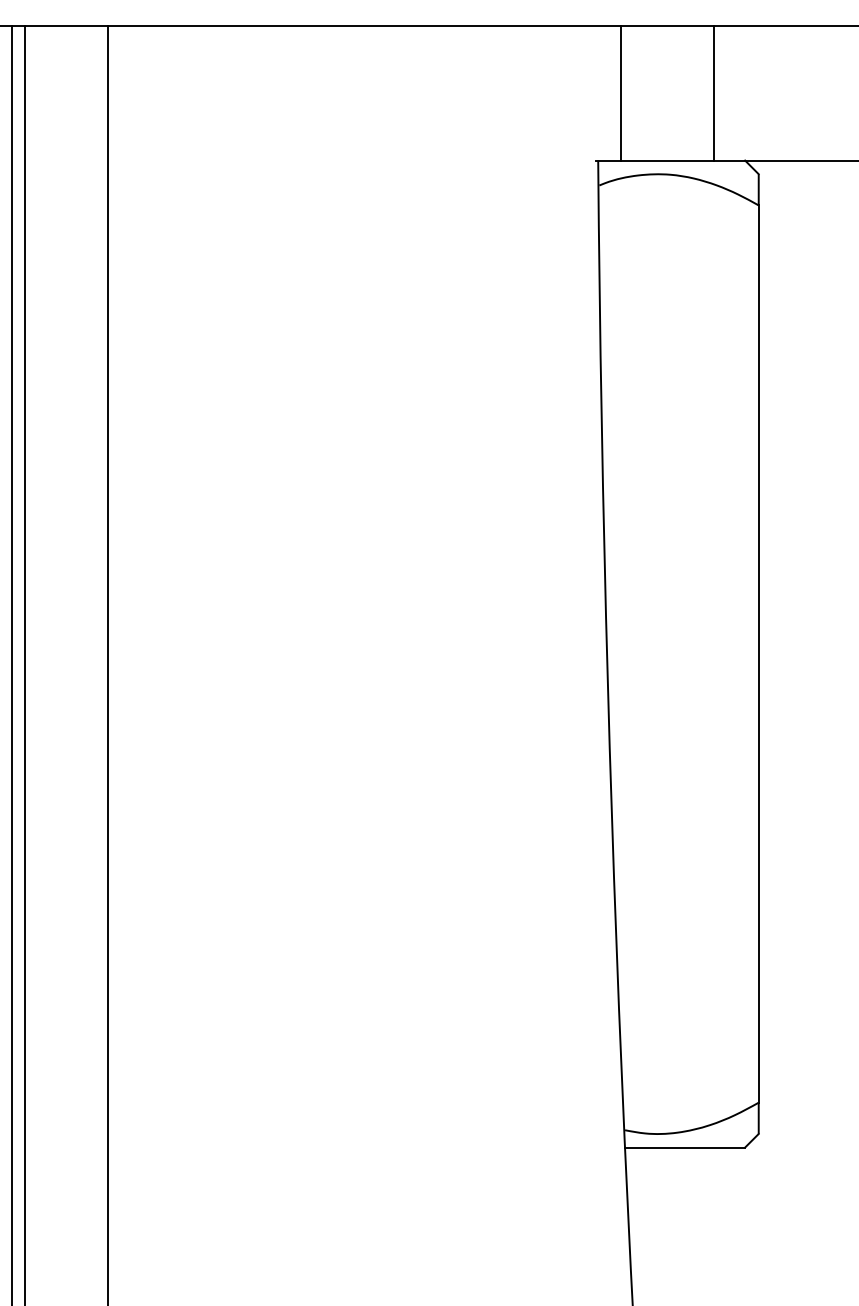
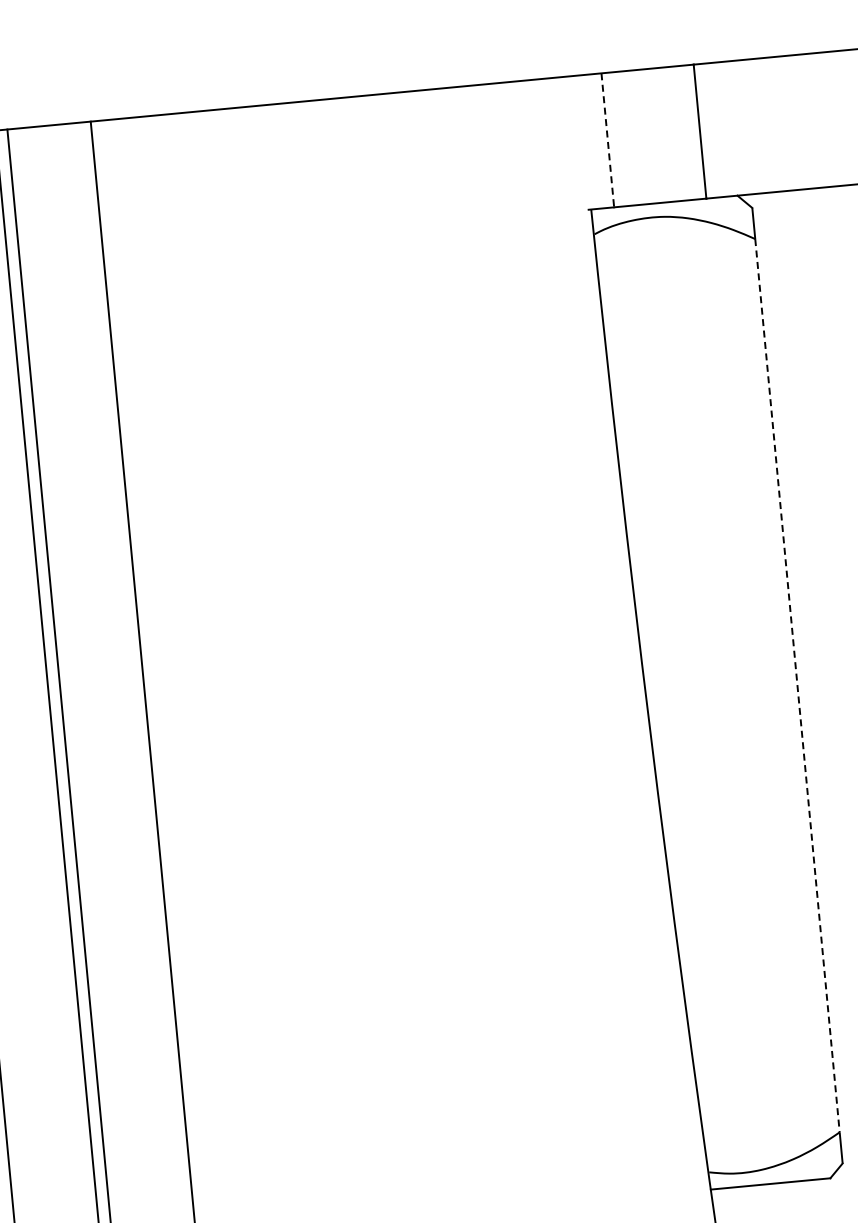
line: (621, 93) -> (608, 140), solid -> dashed
line: (758, 654) -> (797, 686), solid -> dashed

